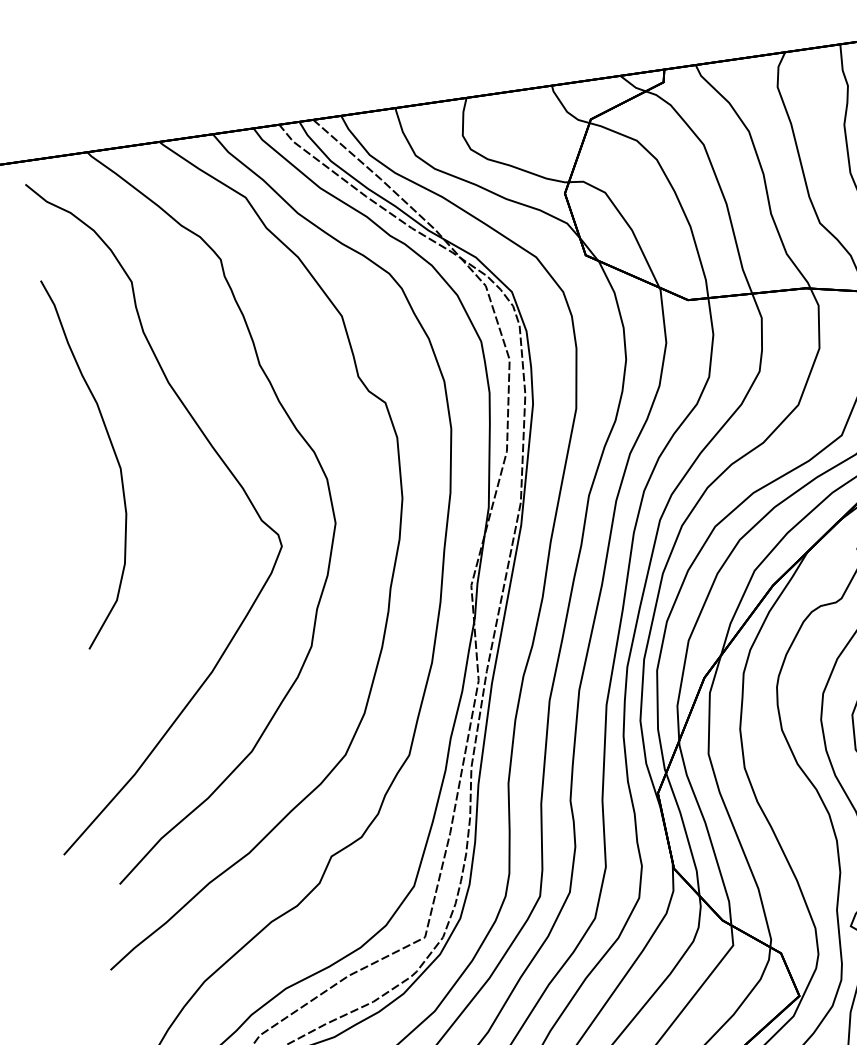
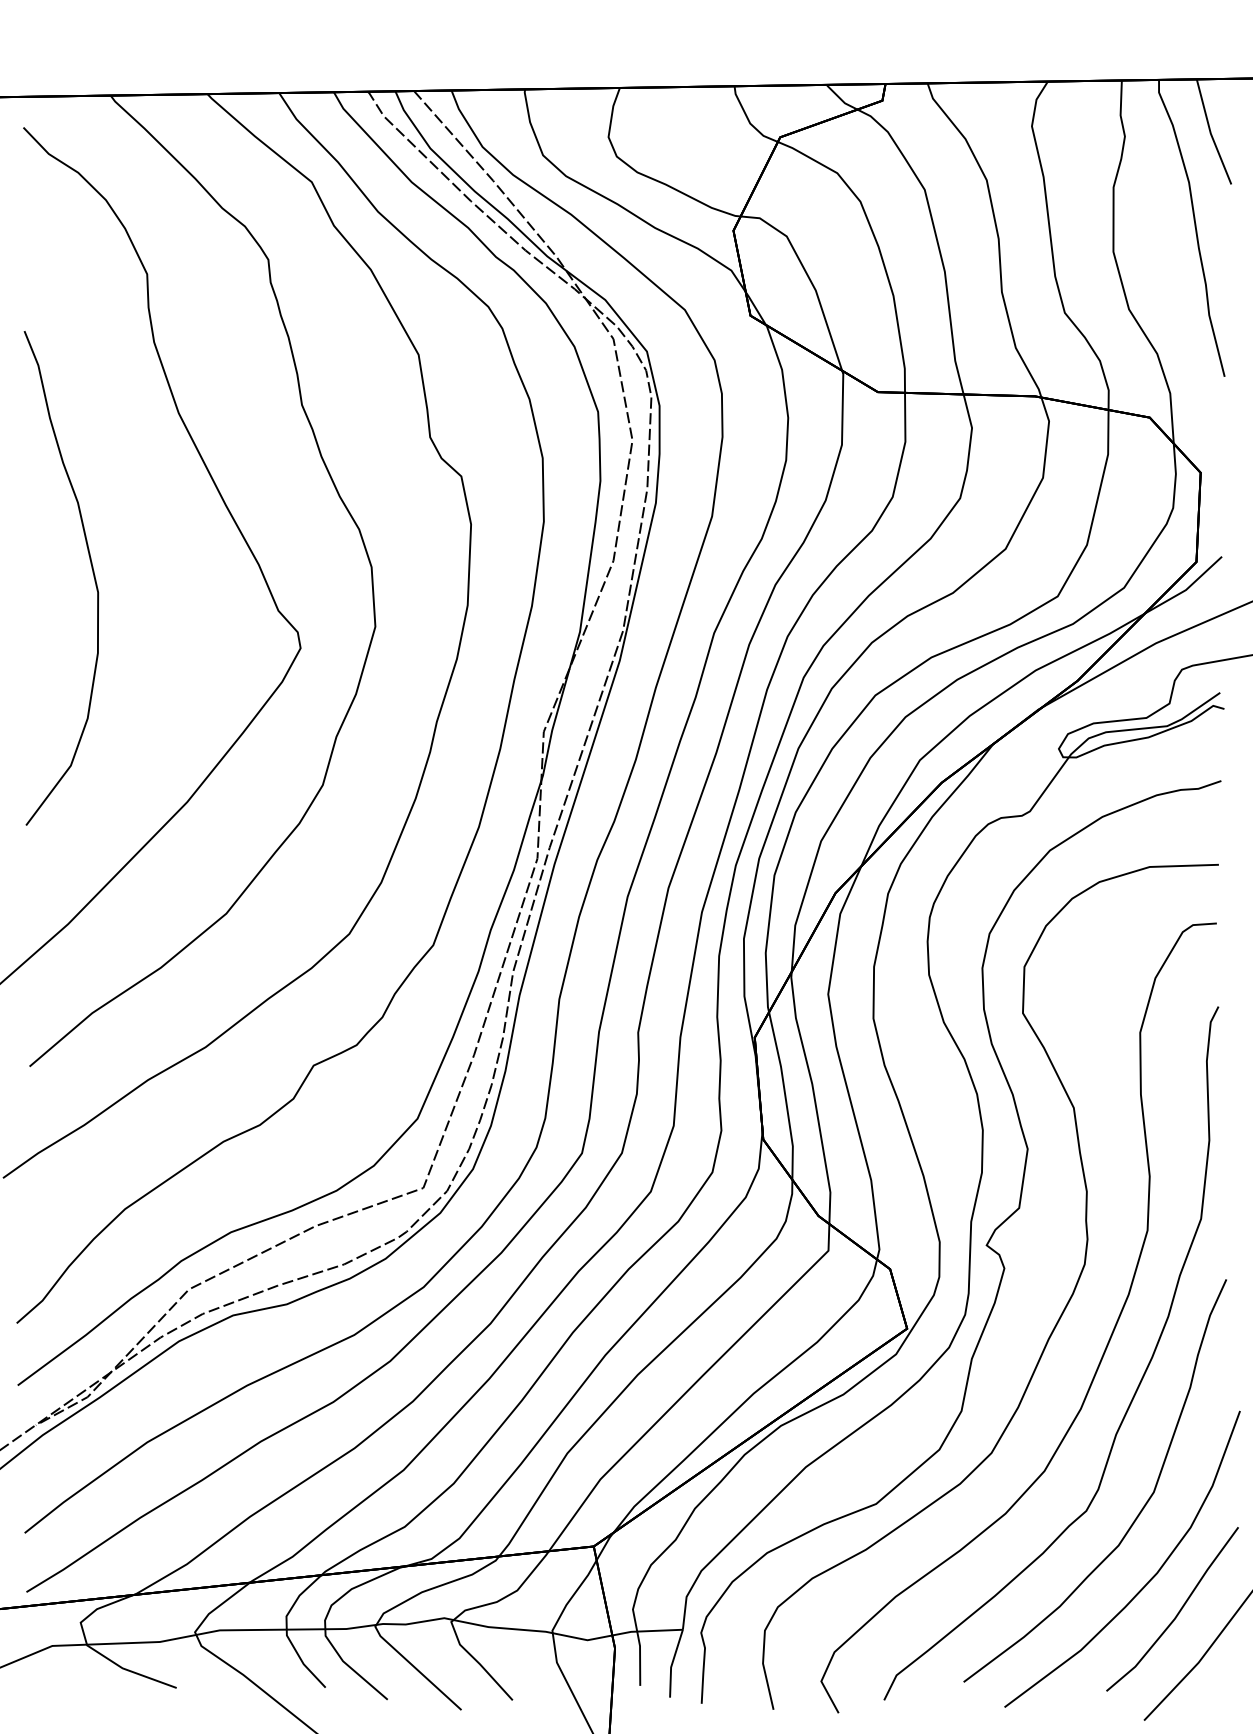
curve: (114, 455) -> (92, 573), moved

